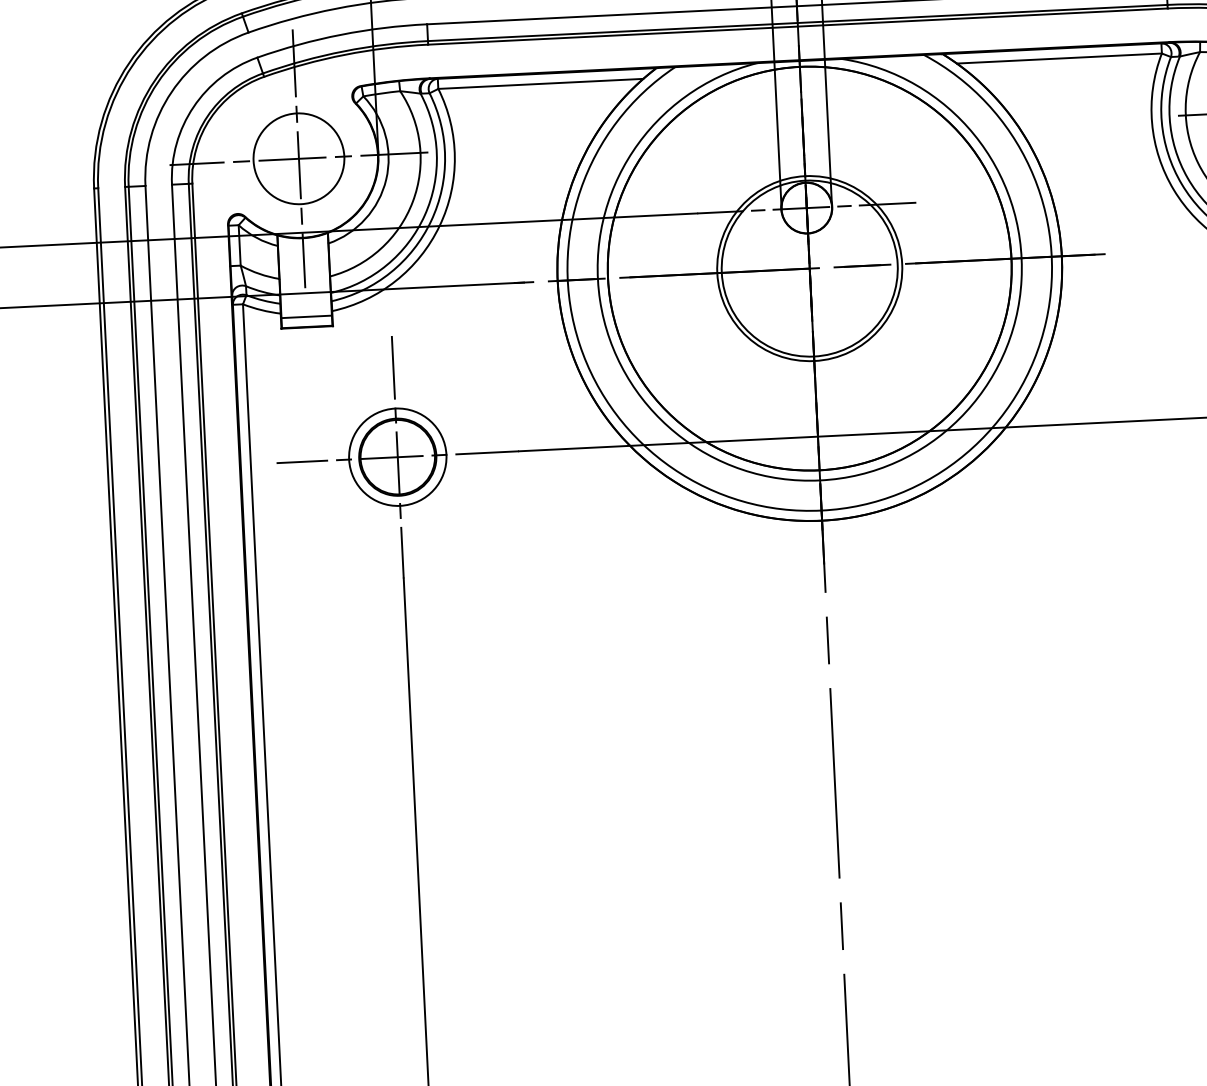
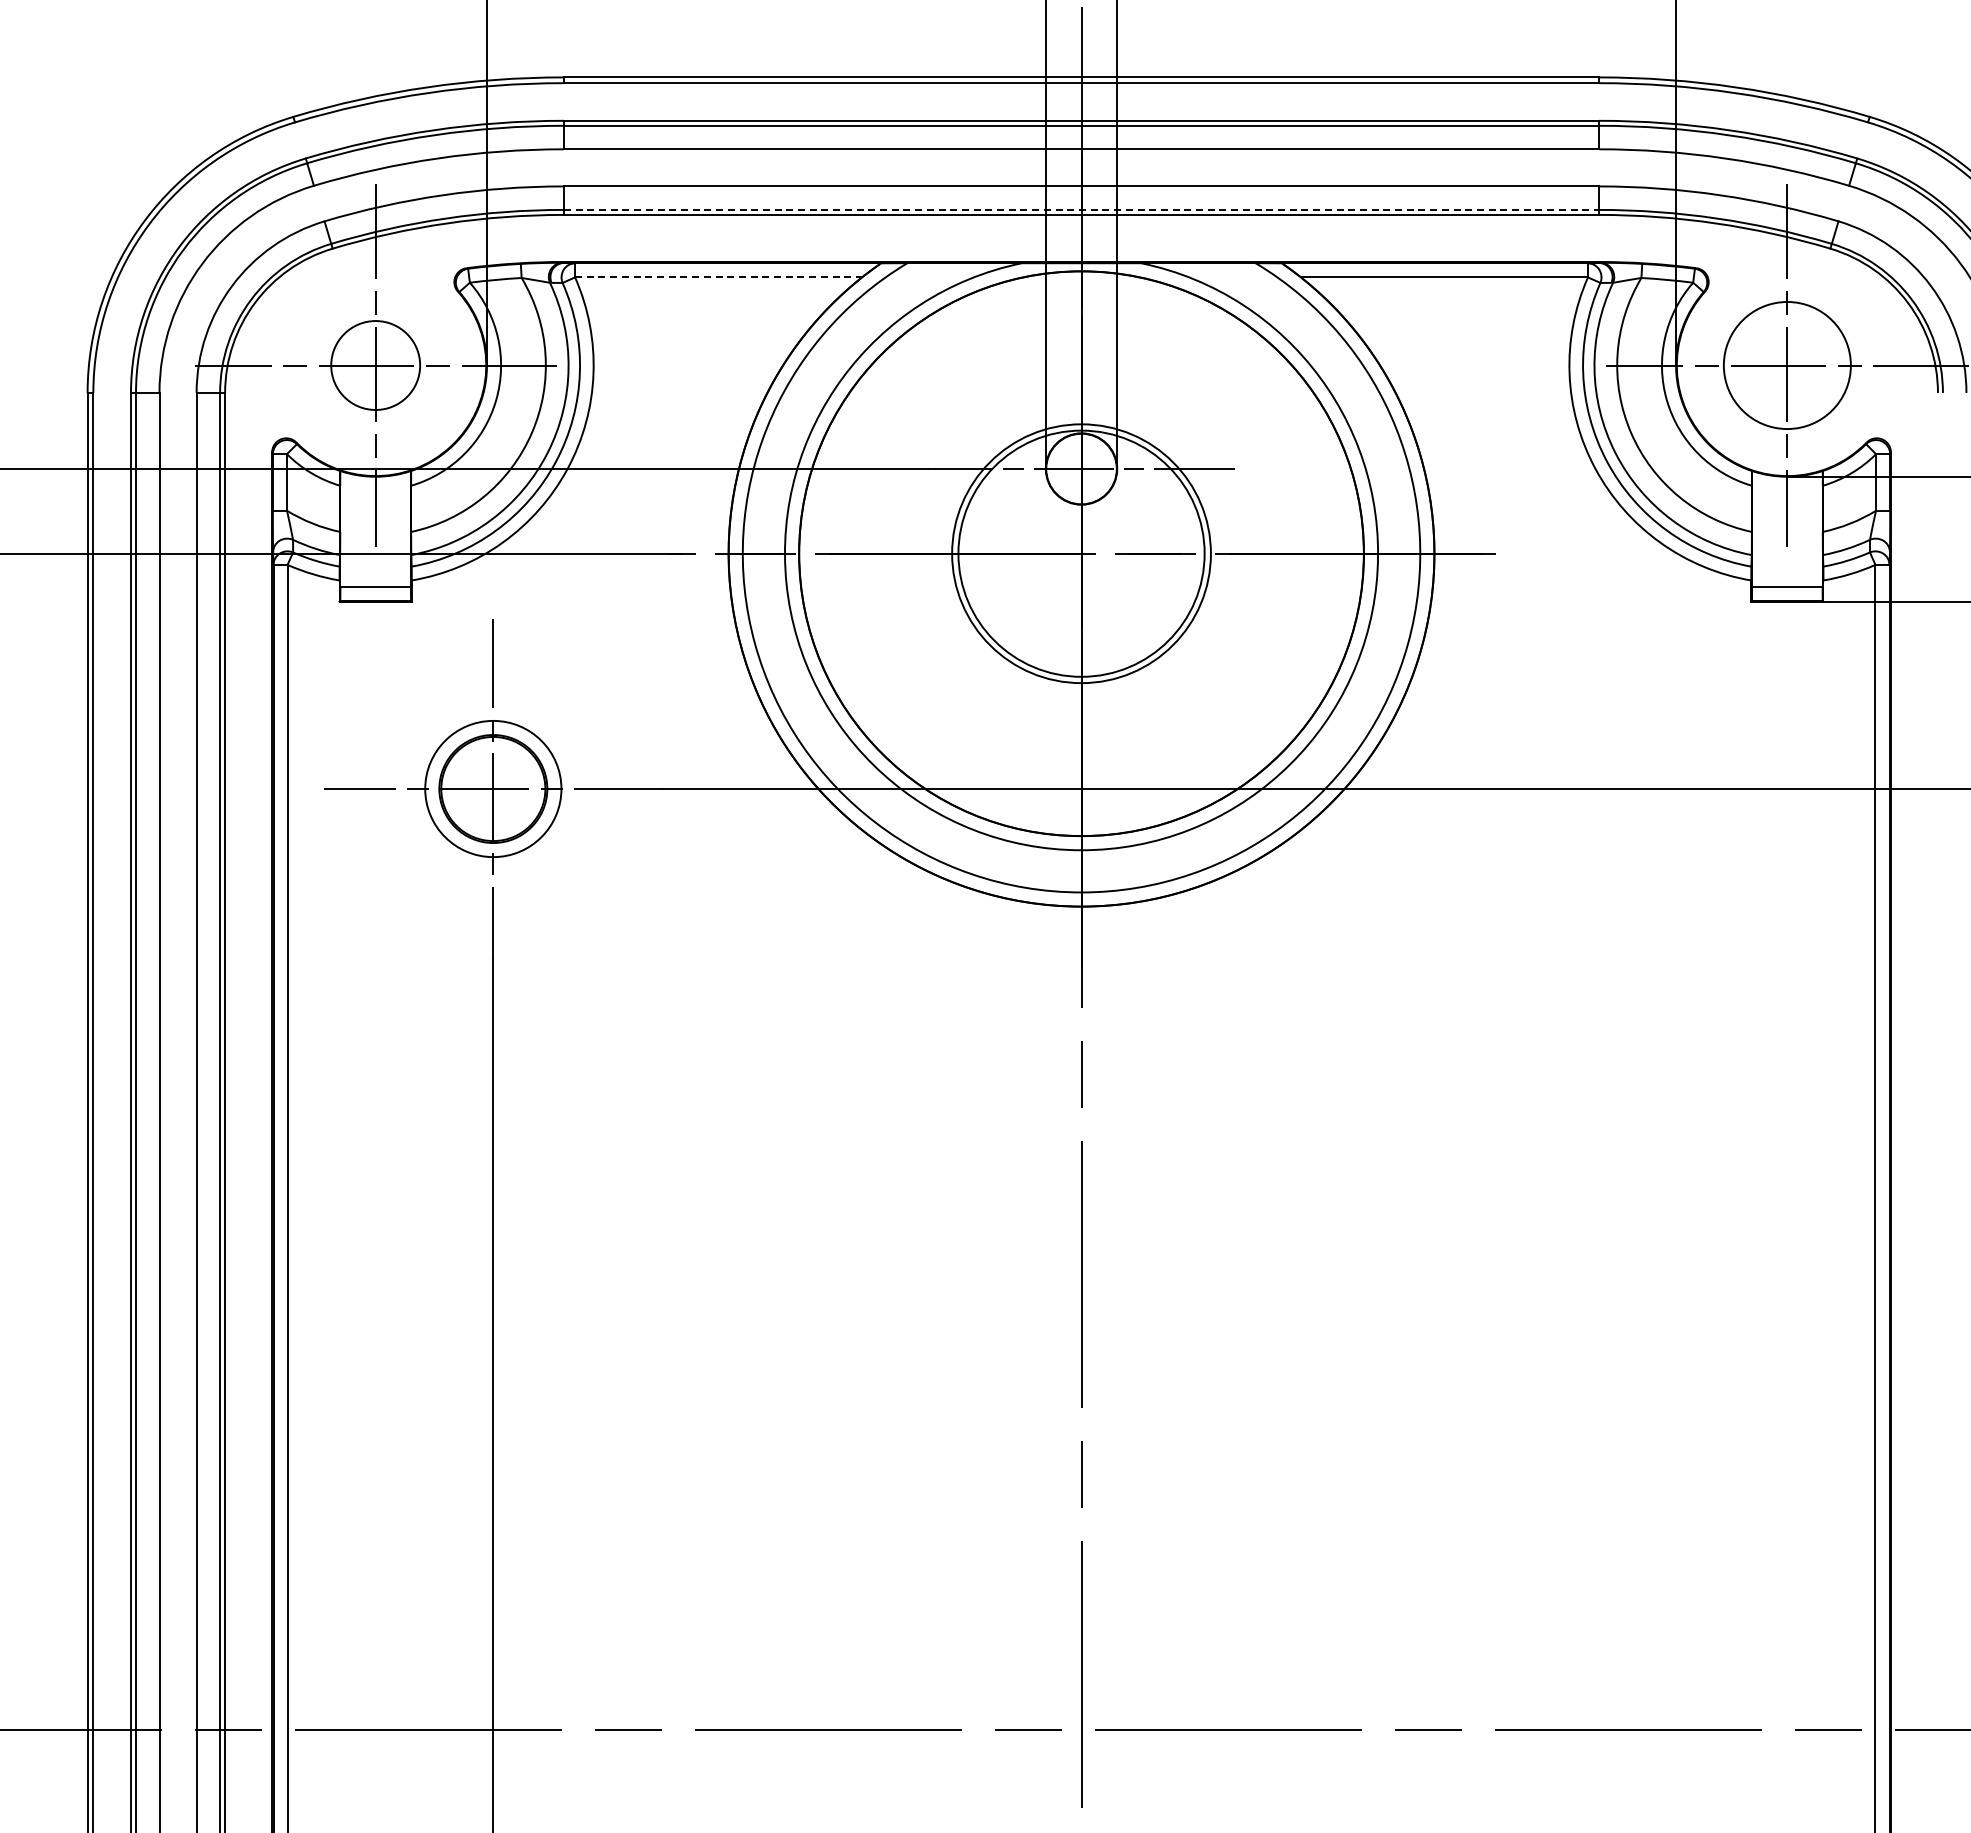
line: (797, 22) -> (1081, 209), solid -> dashed
line: (541, 83) -> (719, 277), solid -> dashed
circle: (298, 158) -> (375, 365), size x0.7

